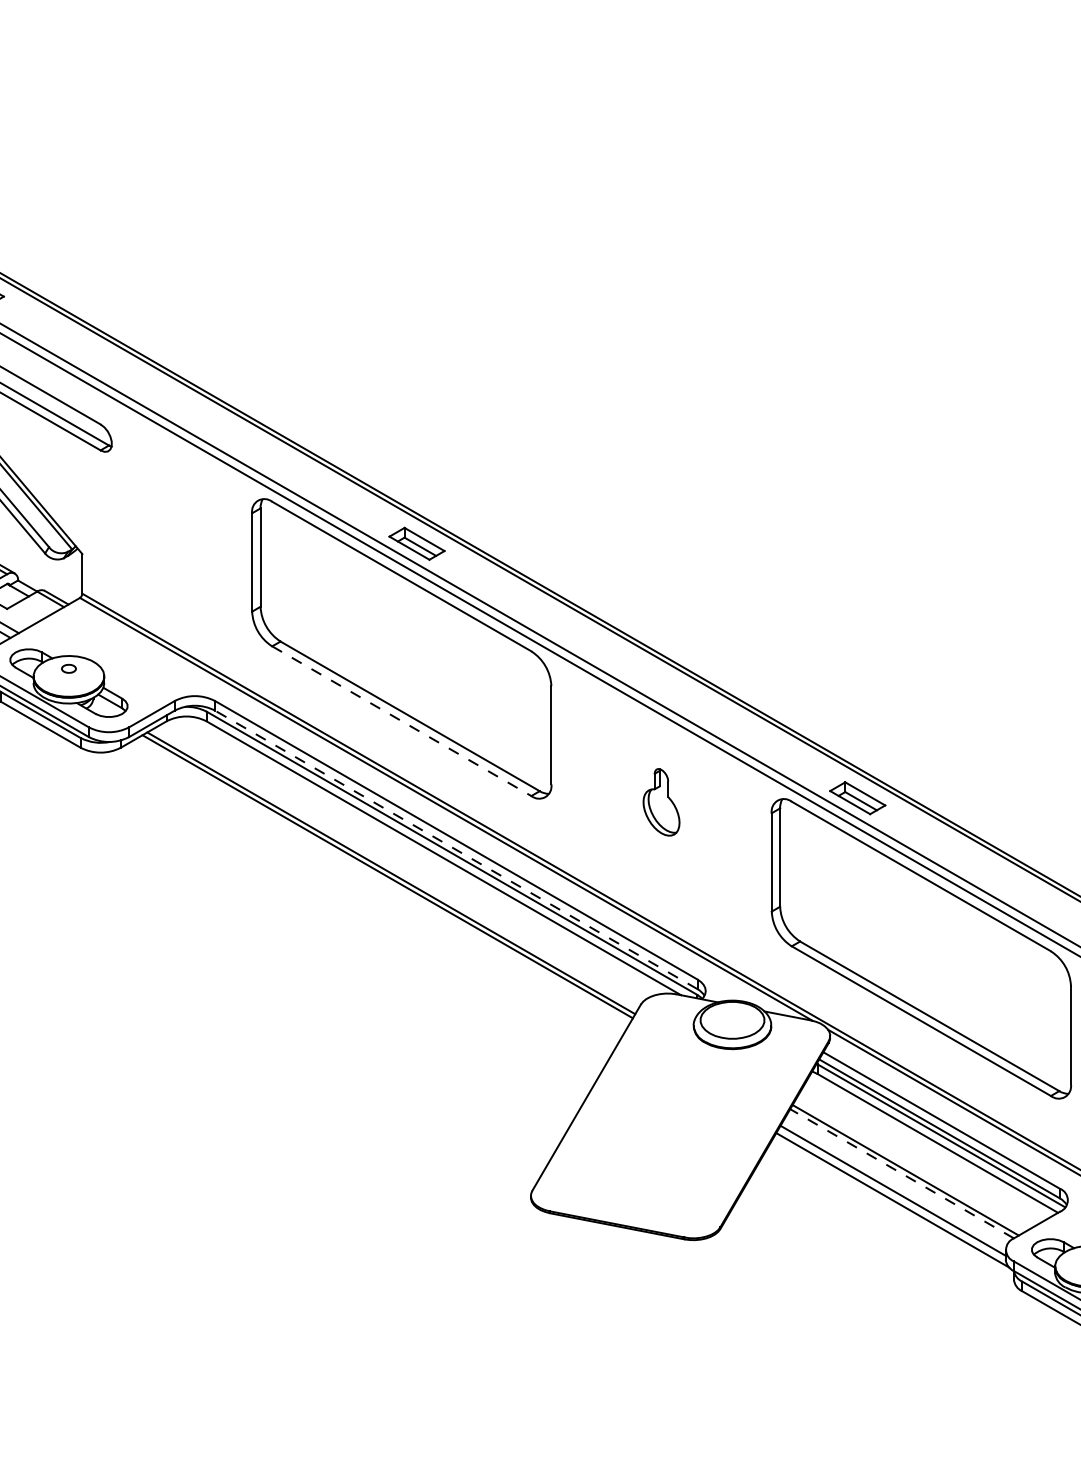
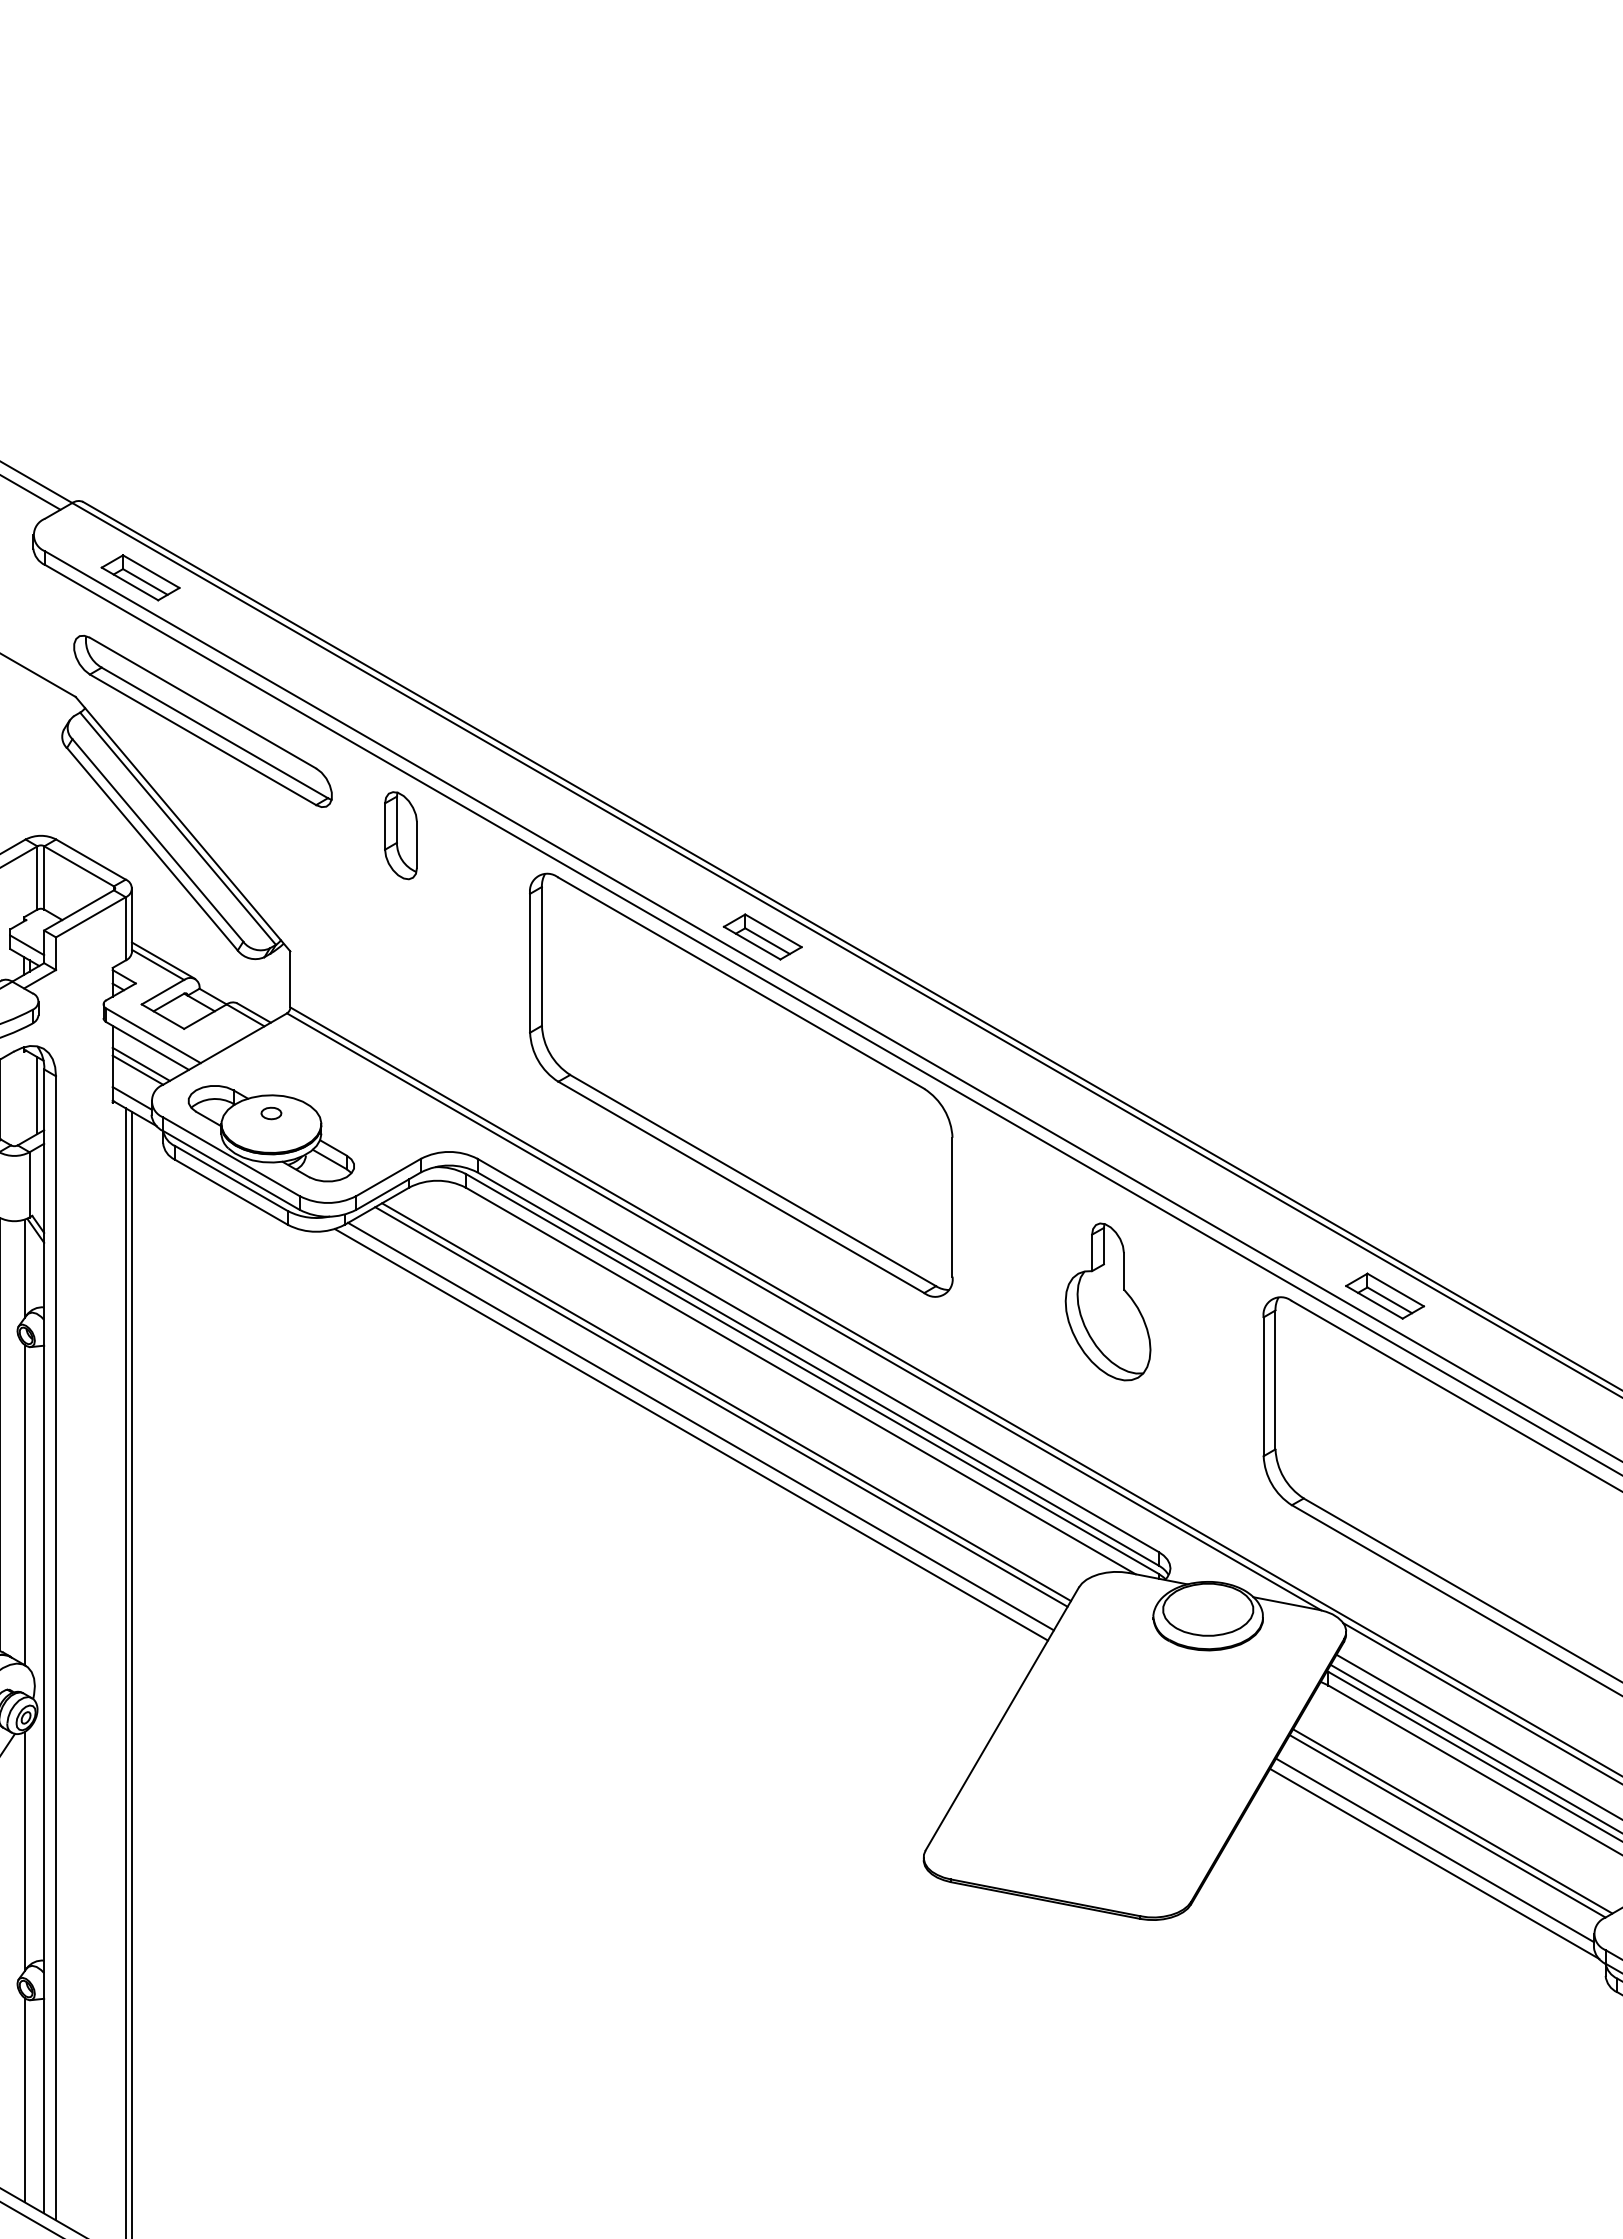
part: (160, 471) -> (400, 835), added
line: (401, 721) -> (741, 1187), dashed -> solid
part: (661, 802) -> (1107, 1301), size x1.67
line: (455, 849) -> (817, 1368), dashed -> solid
line: (372, 890) -> (700, 1426), added
line: (365, 896) -> (690, 1434), added
line: (901, 1173) -> (1447, 1826), dashed -> solid

